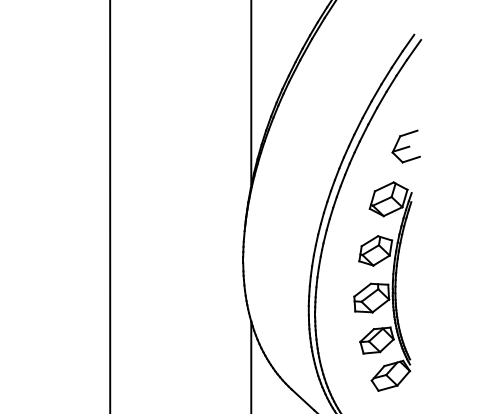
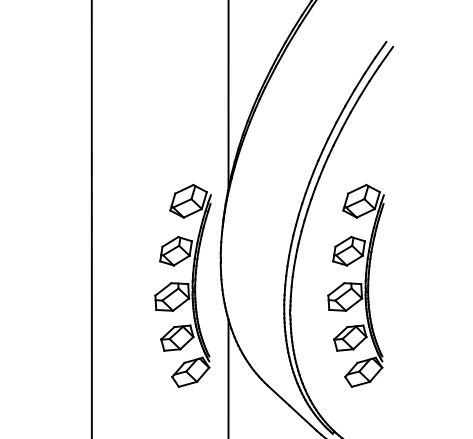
part: (406, 145) -> (378, 149), removed
part: (203, 286) -> (182, 285), added

